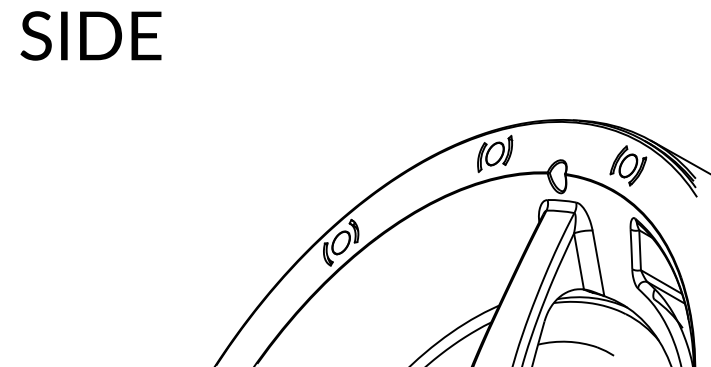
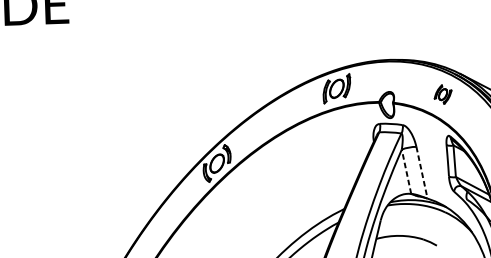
part: (628, 165) -> (443, 94), size x0.6
line: (578, 260) -> (406, 171), solid -> dashed
line: (598, 263) -> (422, 172), solid -> dashed

